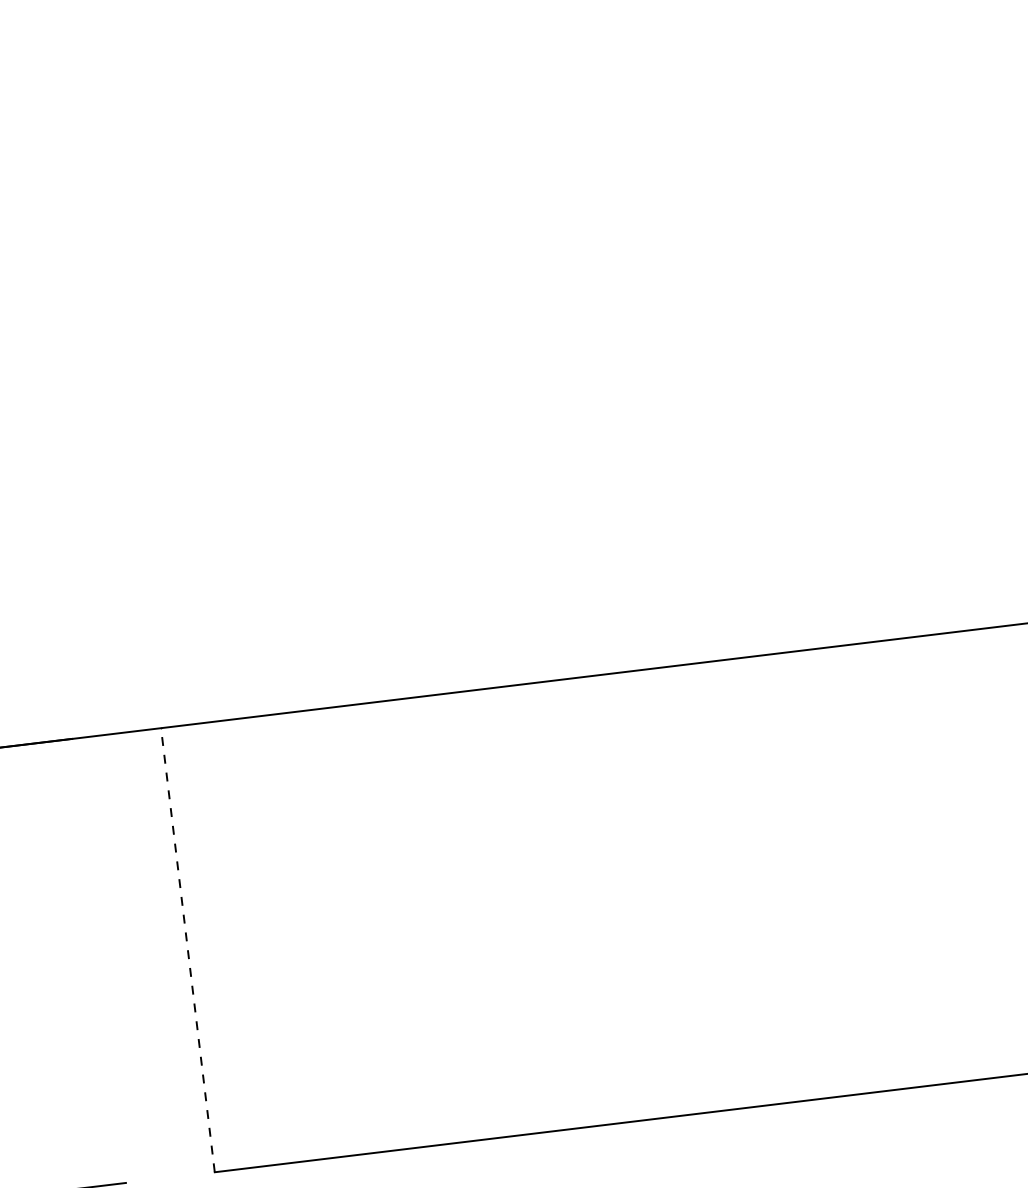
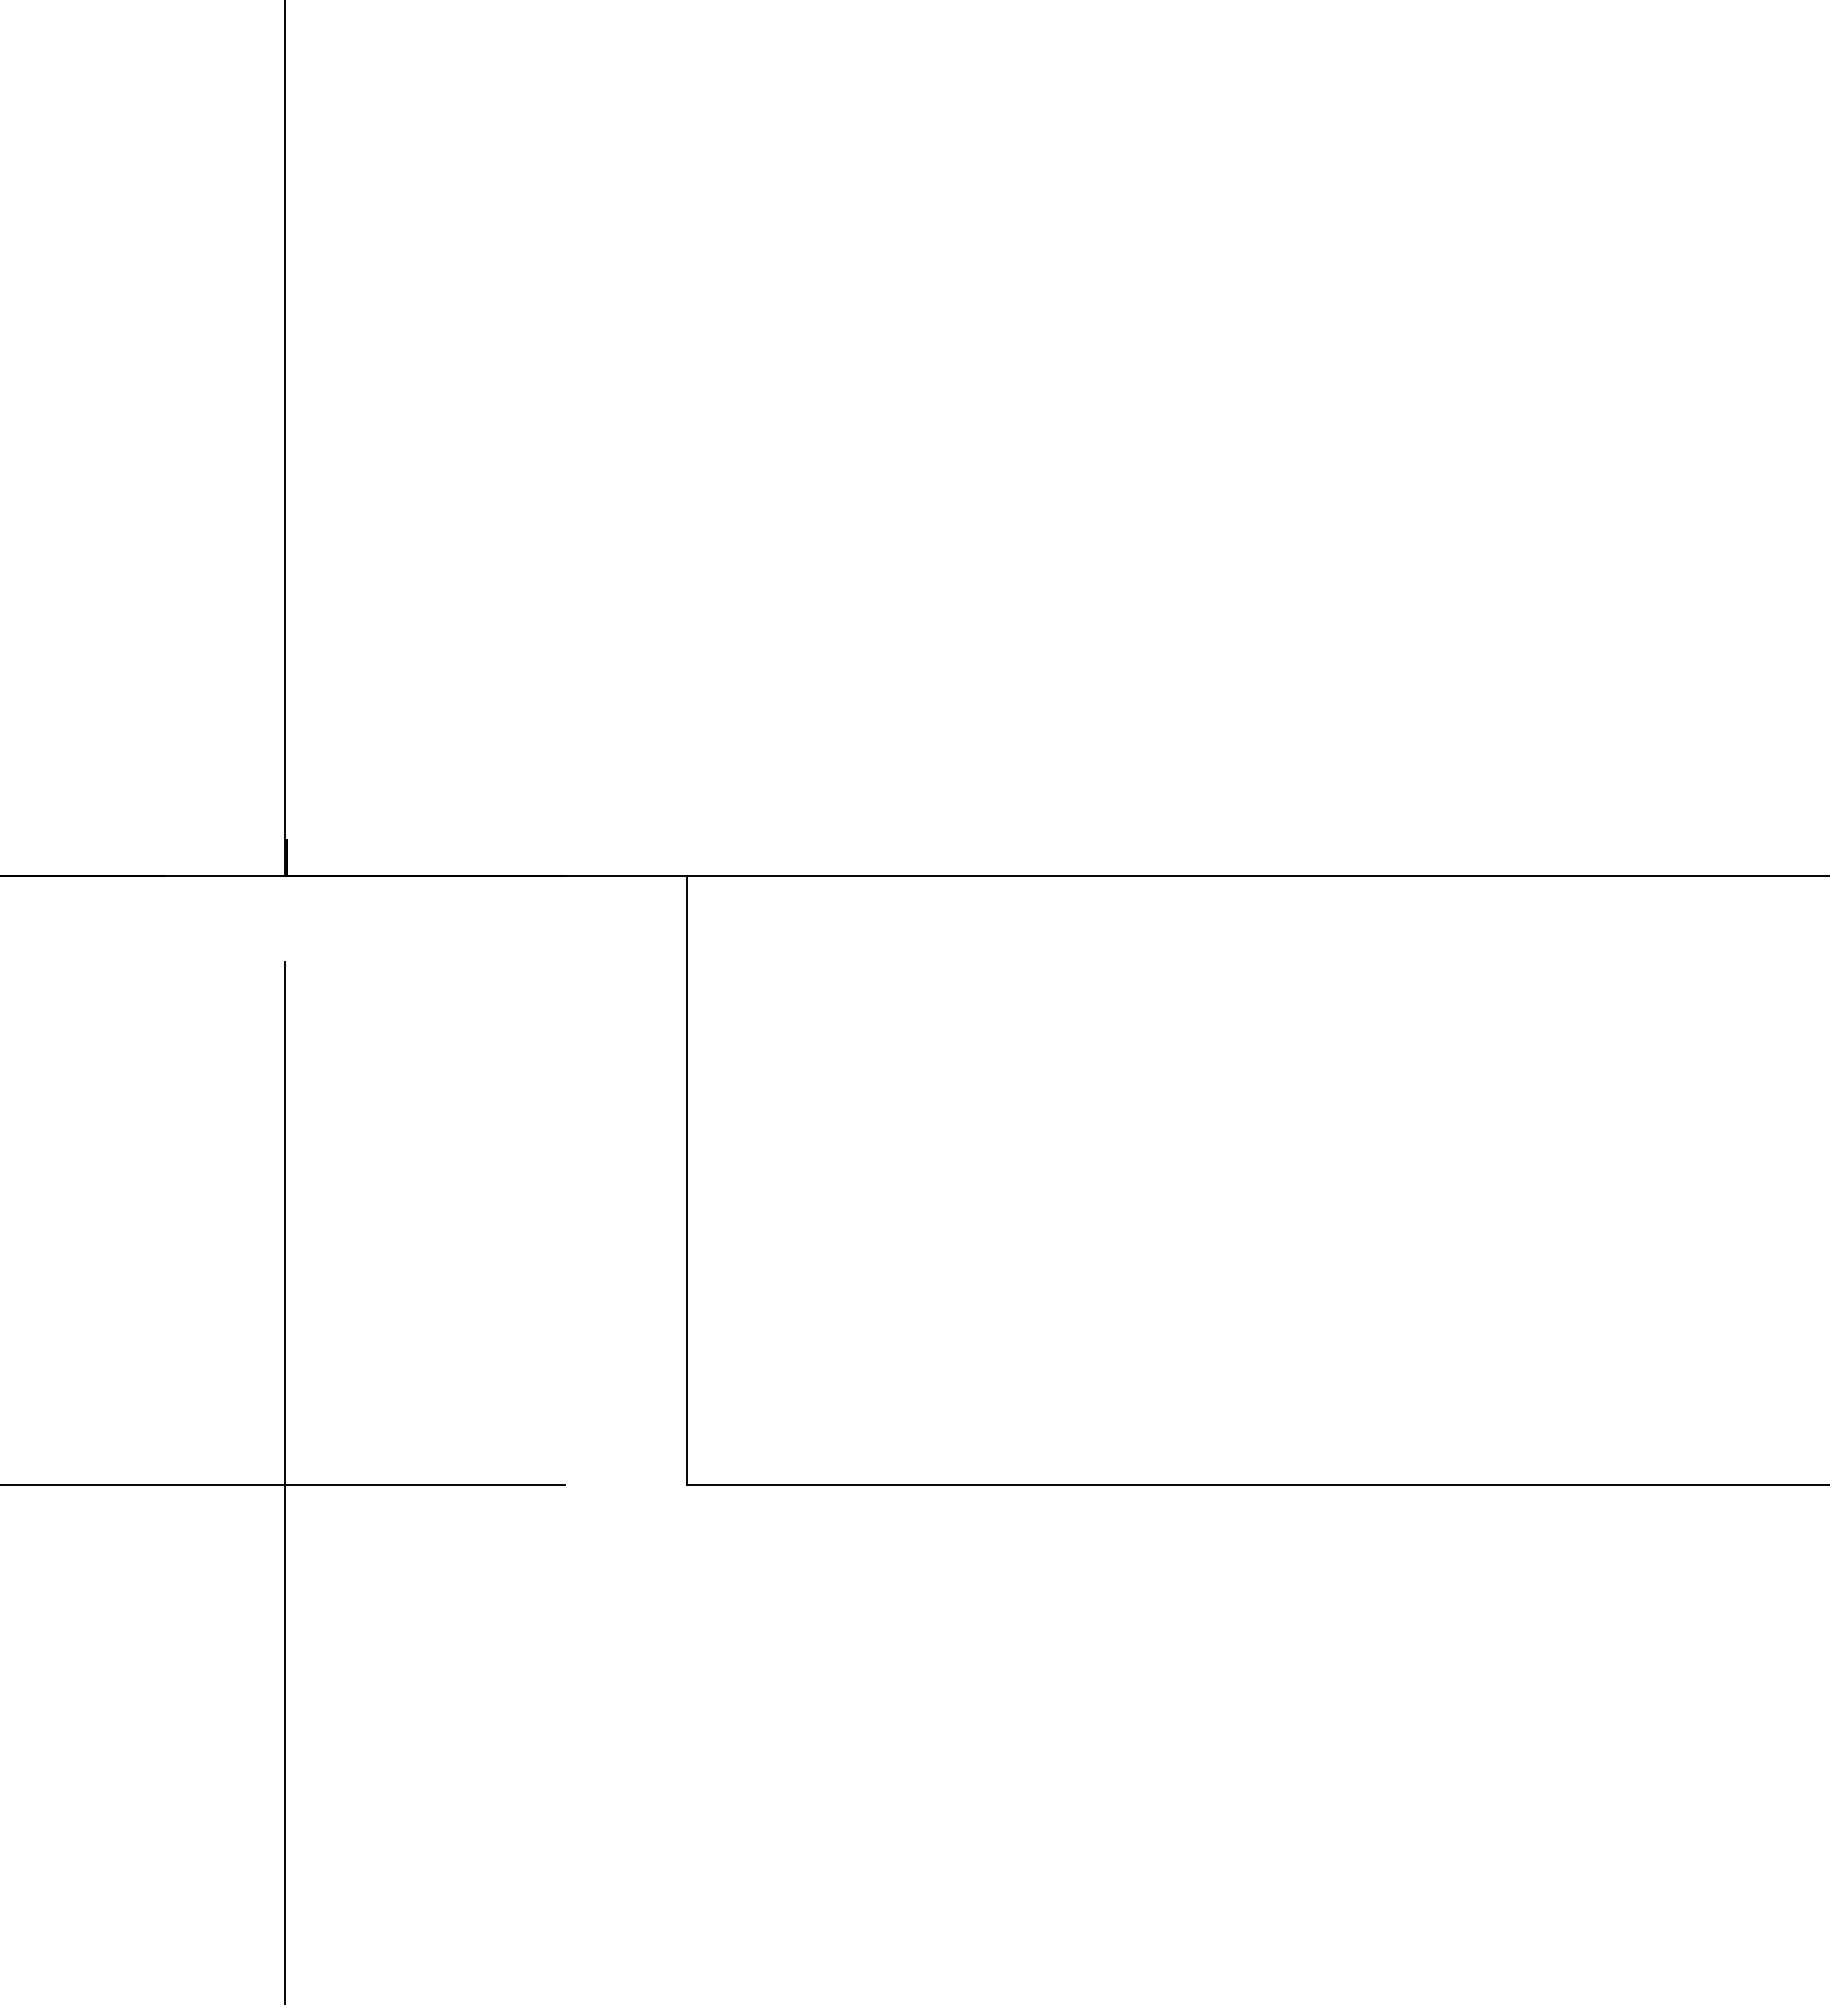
line: (188, 950) -> (687, 1180), dashed -> solid

